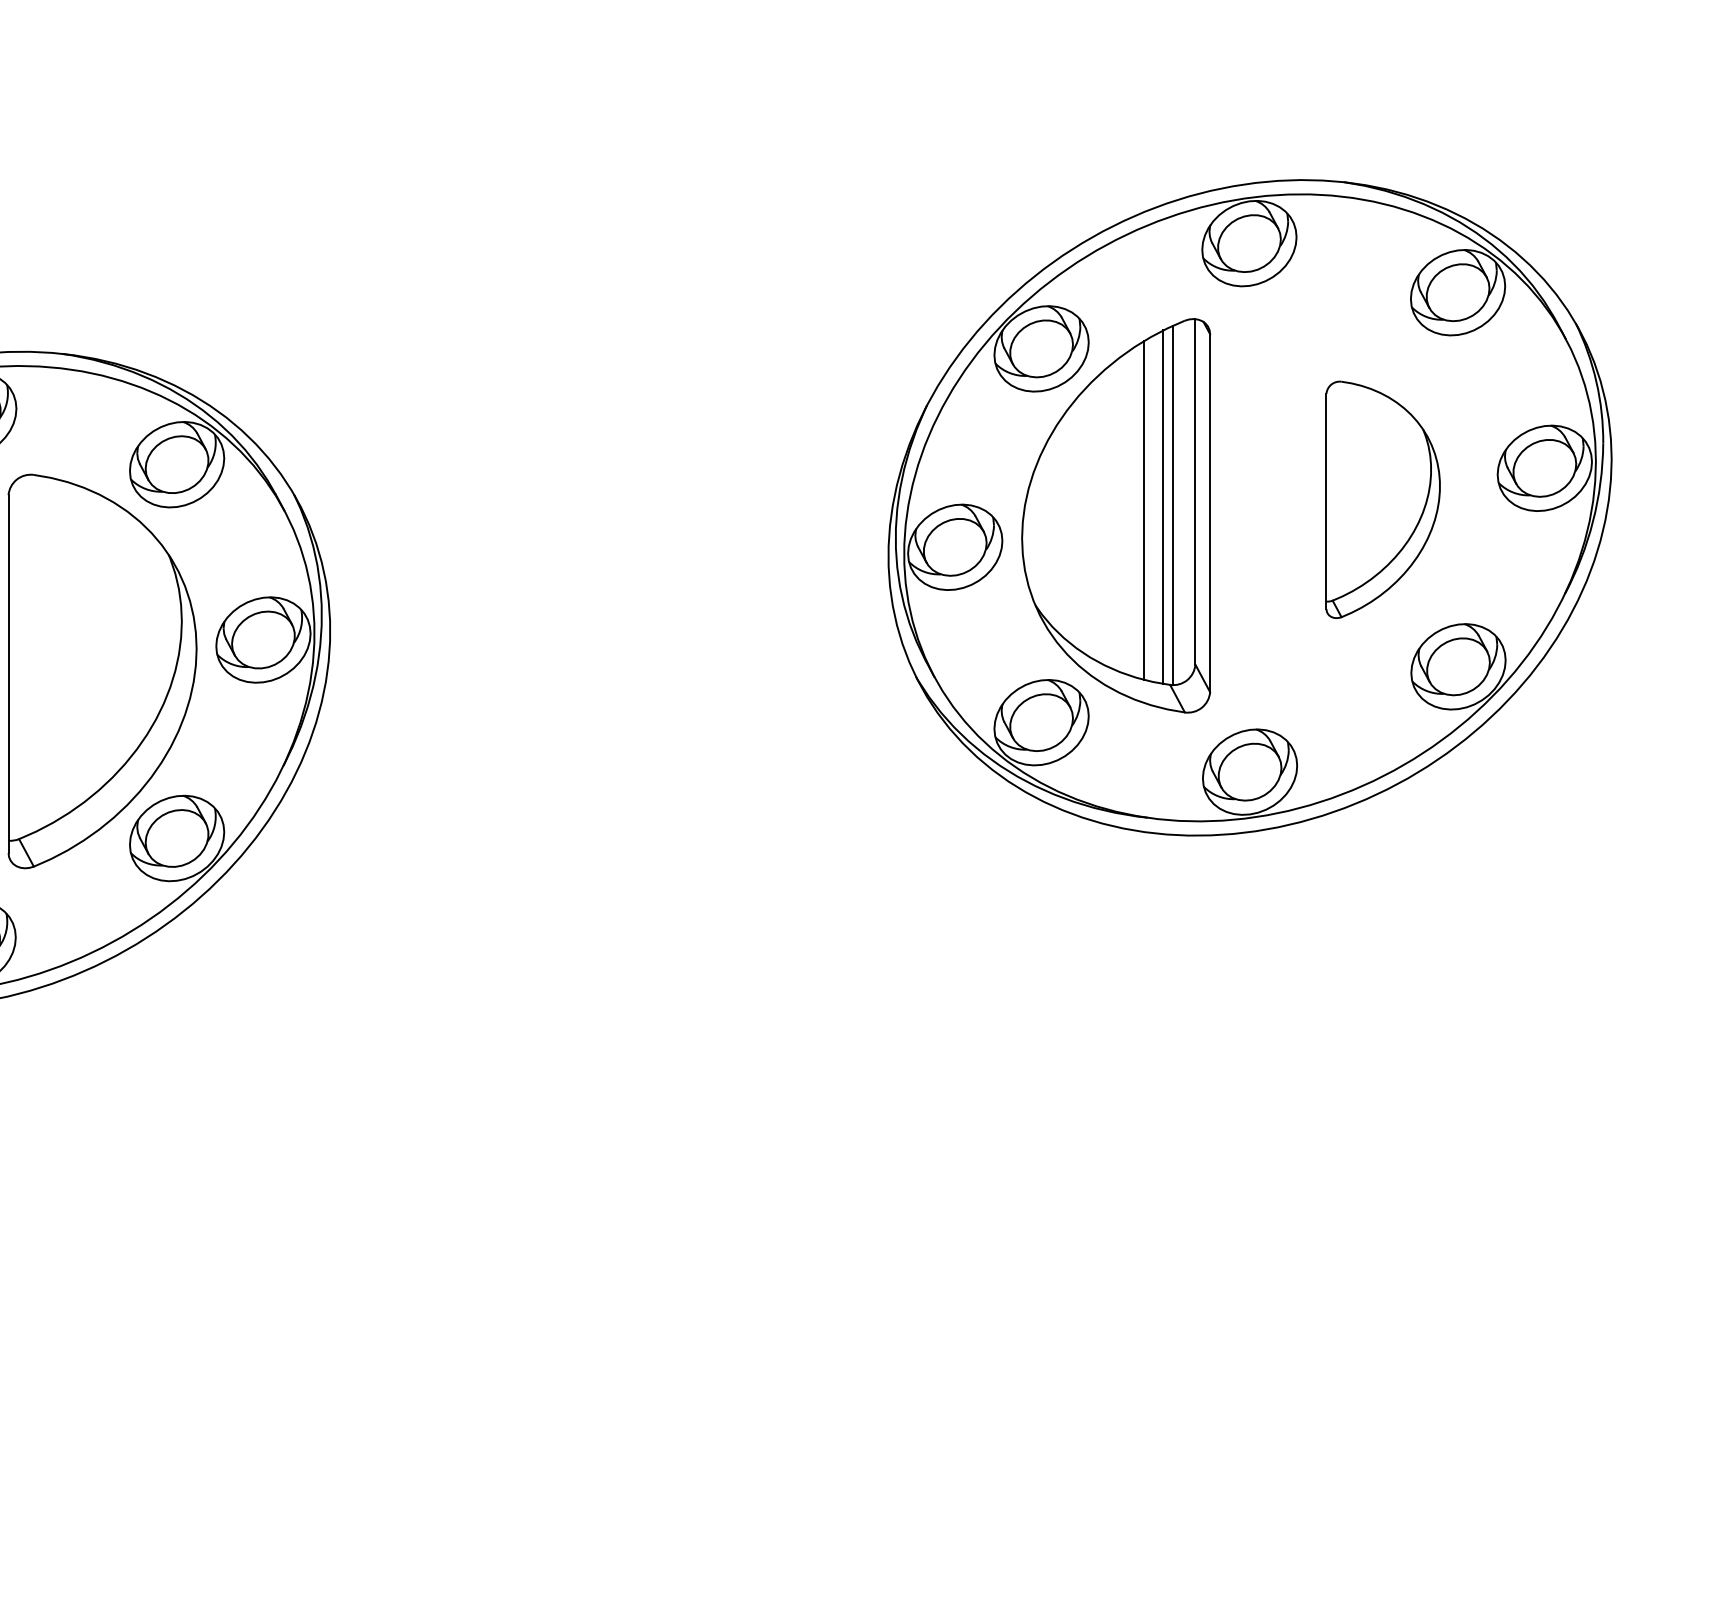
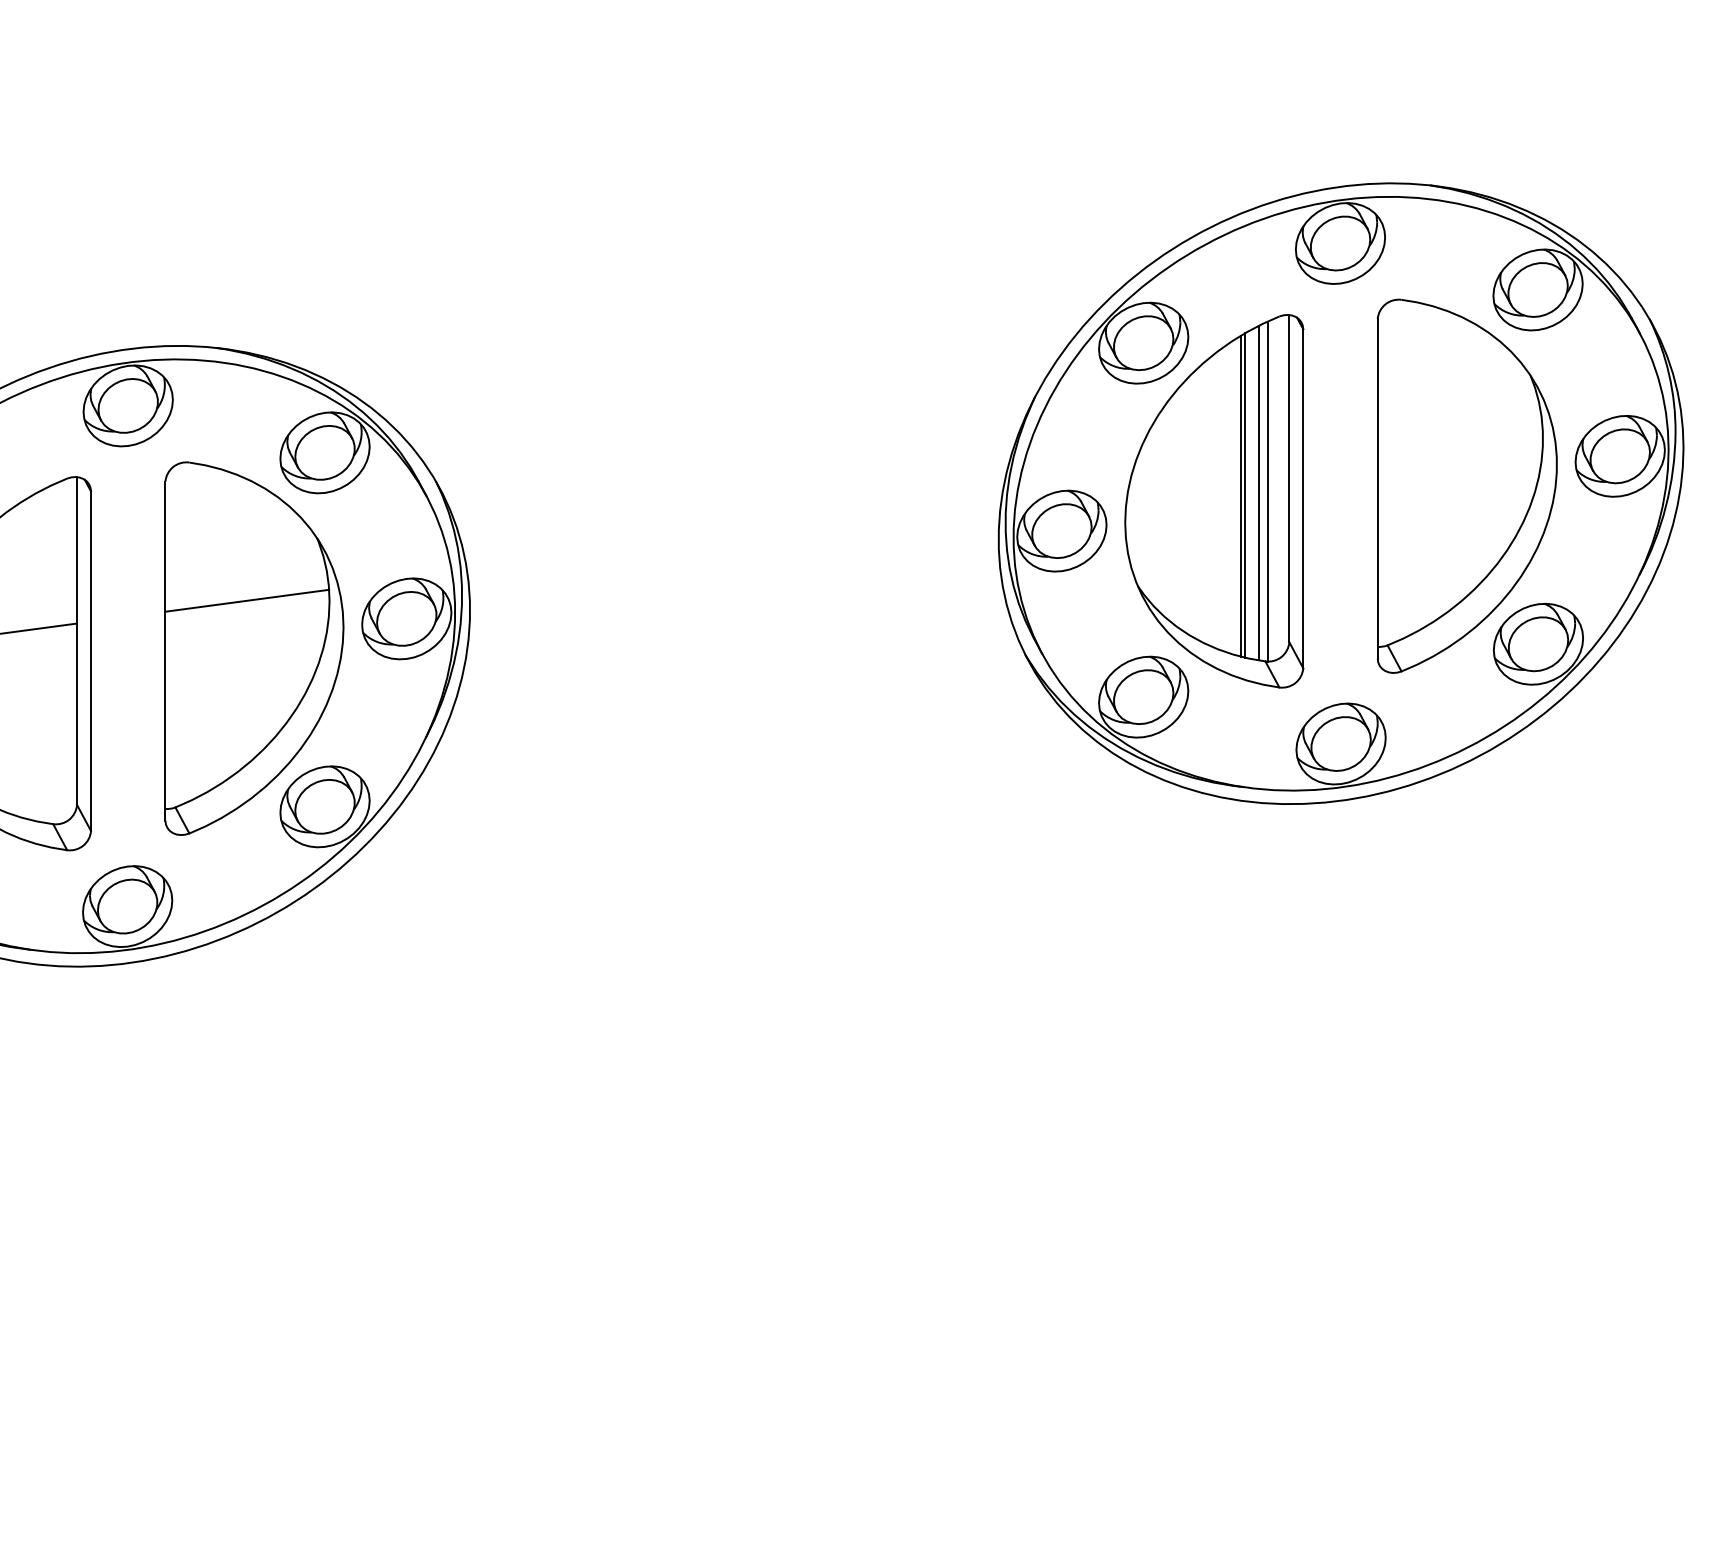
part: (1382, 499) -> (1466, 485), size x1.67
line: (1149, 509) -> (1245, 495), added
line: (95, 620) -> (247, 600), added

